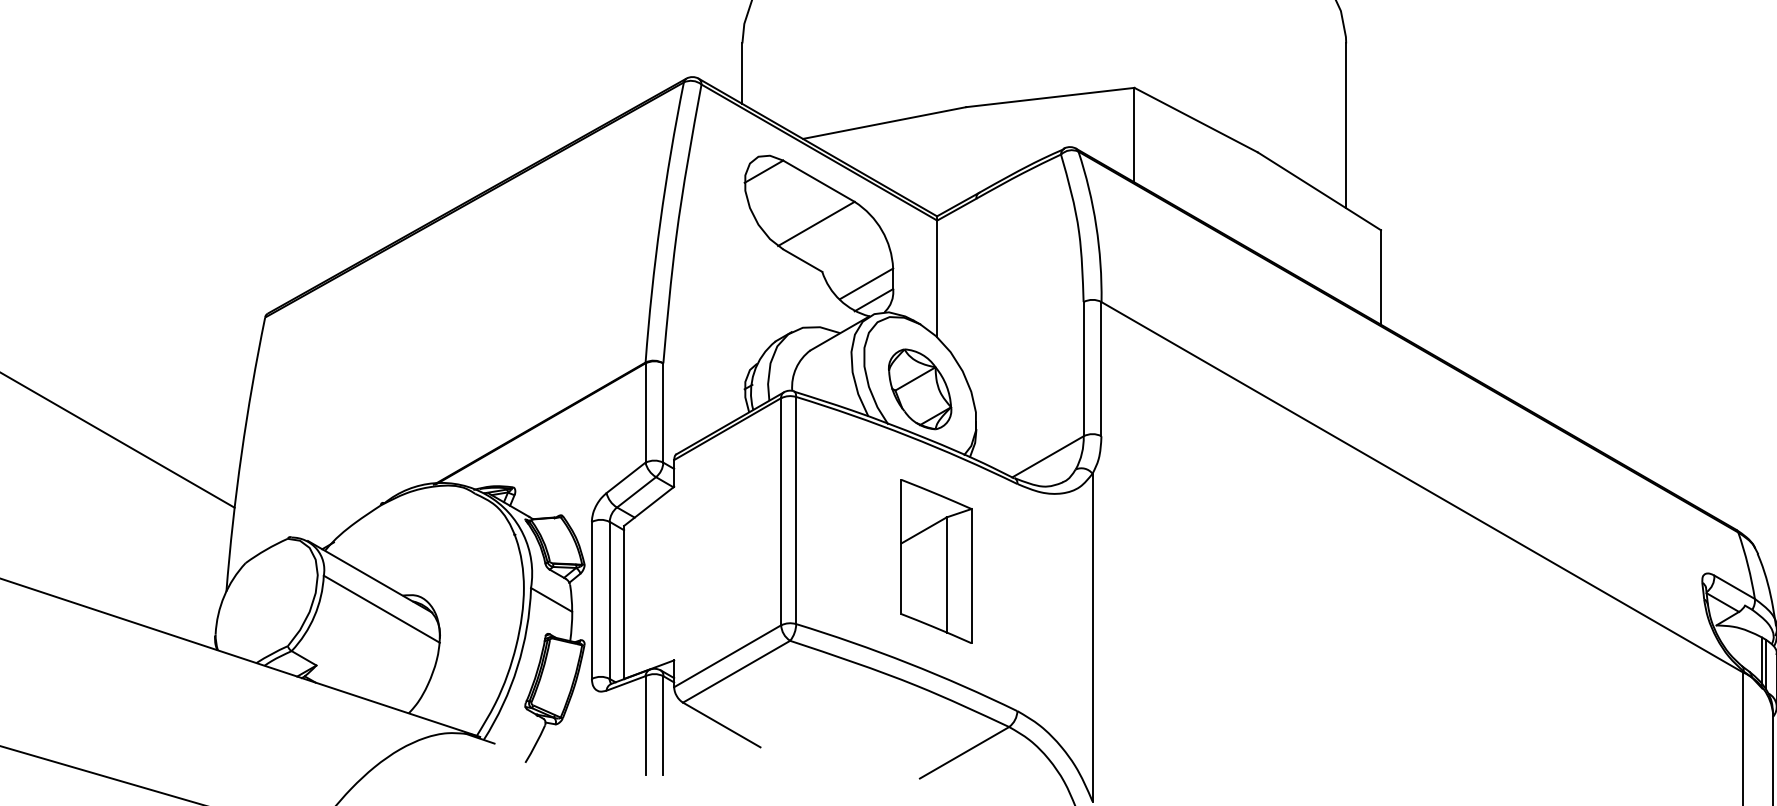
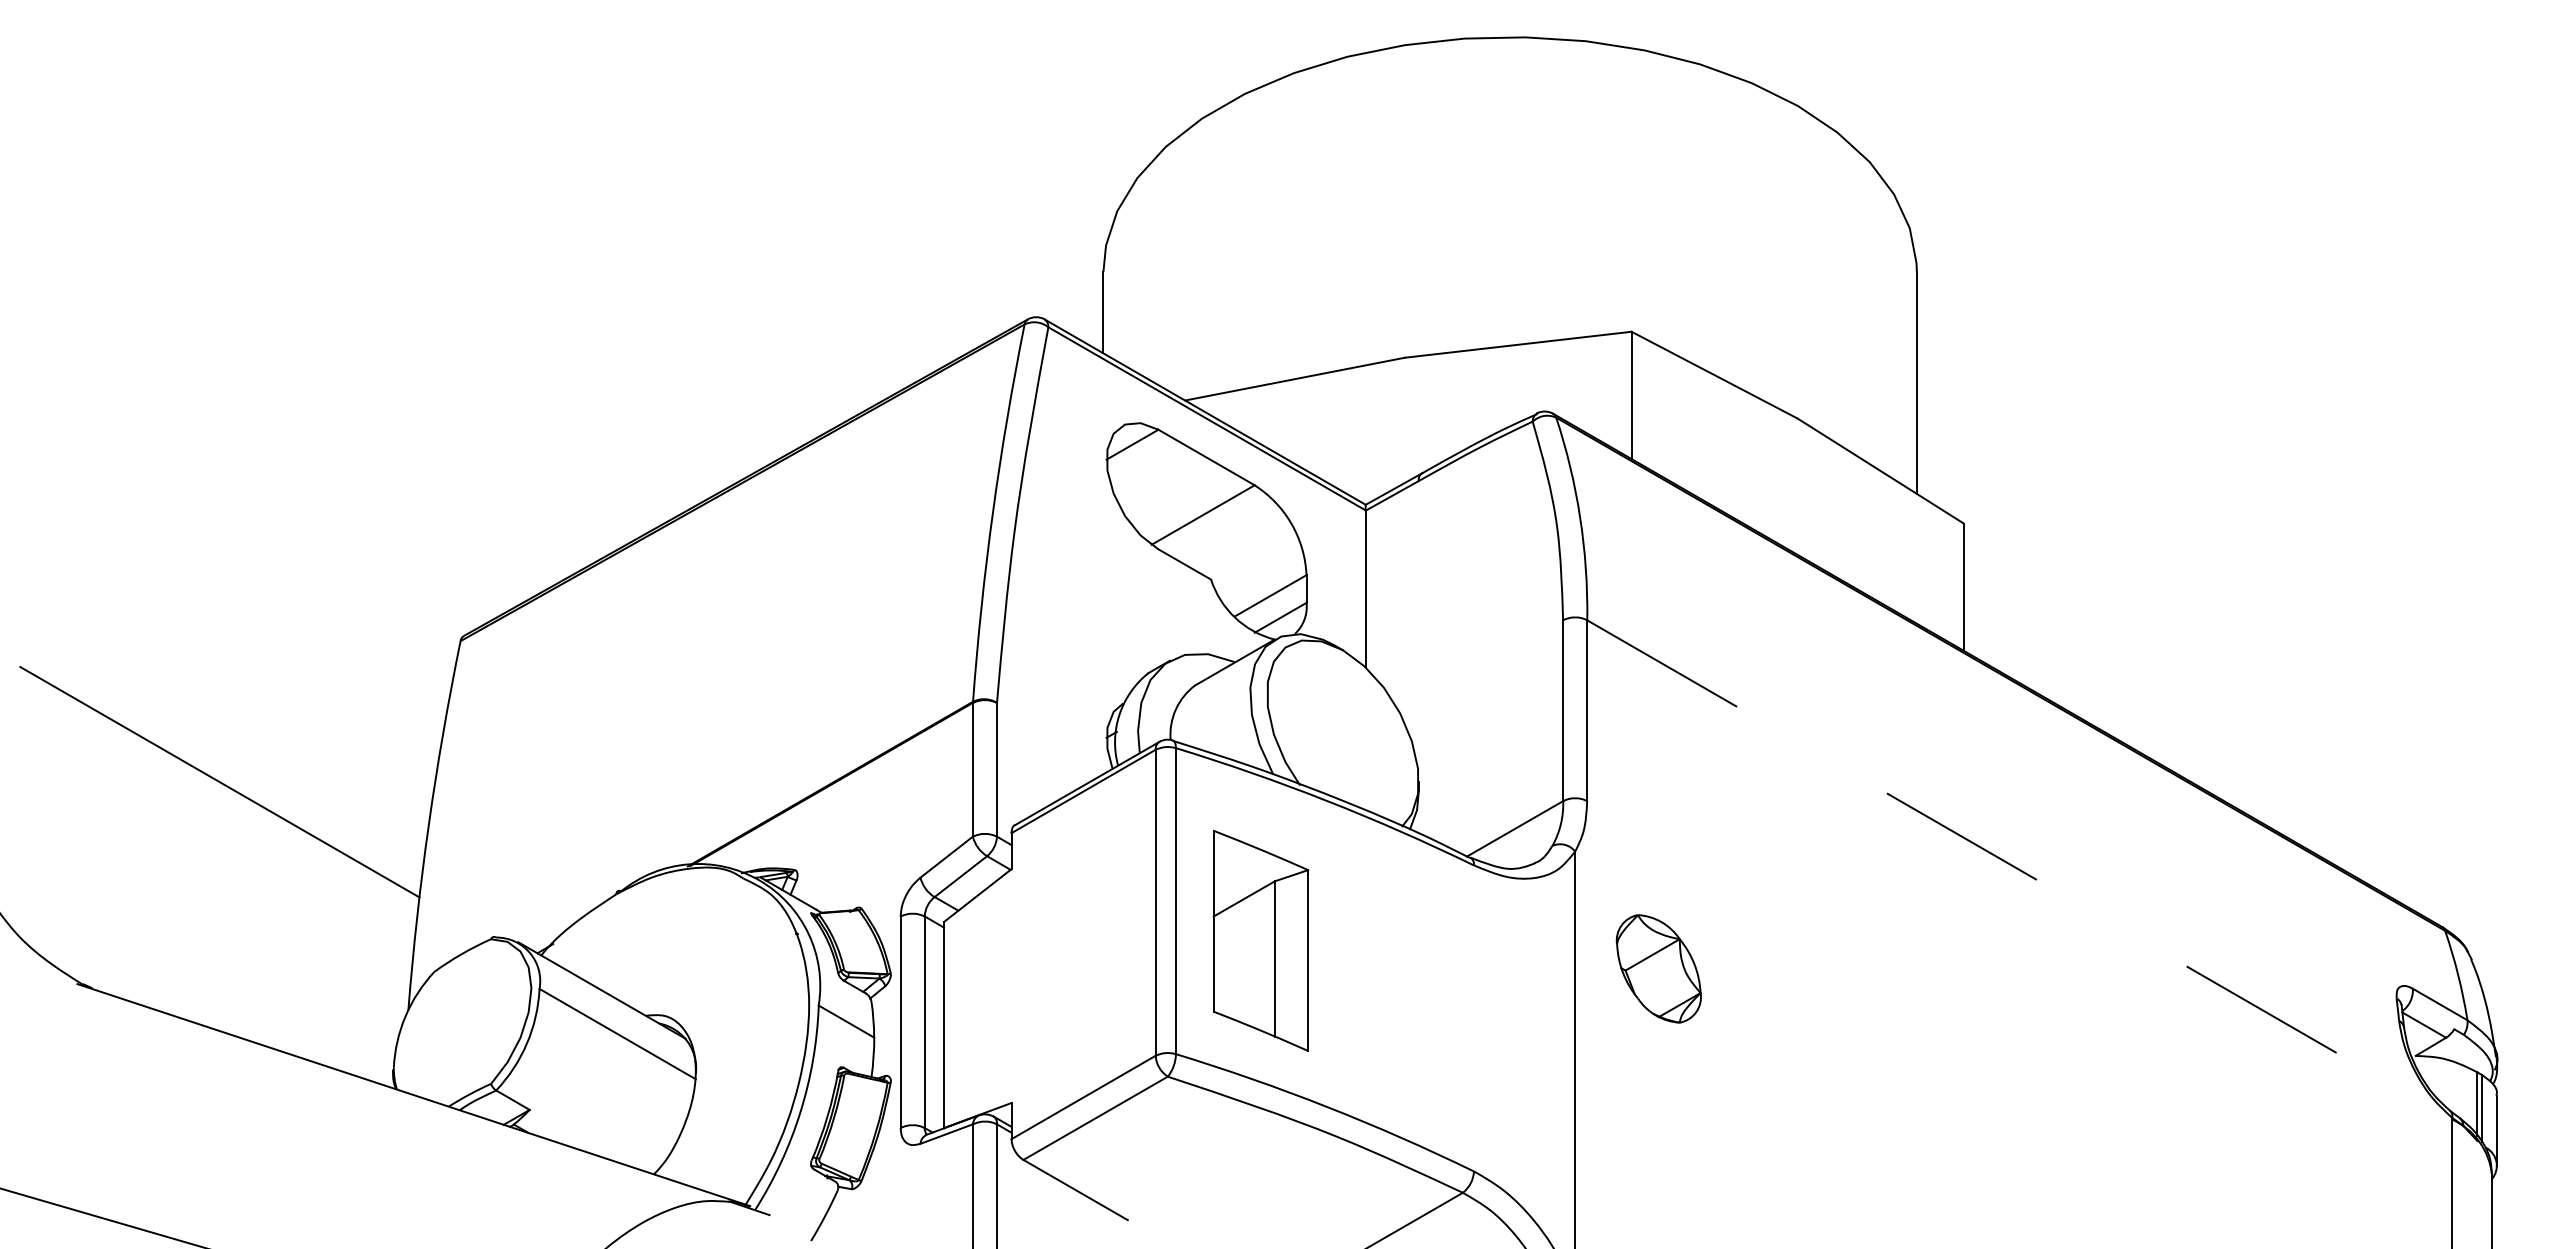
part: (919, 389) -> (1658, 968), moved
line: (1423, 487) -> (2020, 870), solid -> dashed
part: (936, 561) -> (1260, 940), moved

